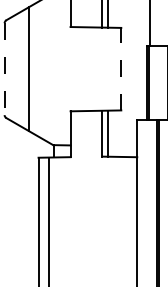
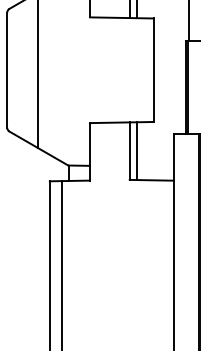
line: (121, 68) -> (153, 69), dashed -> solid
line: (4, 69) -> (7, 70), dashed -> solid

